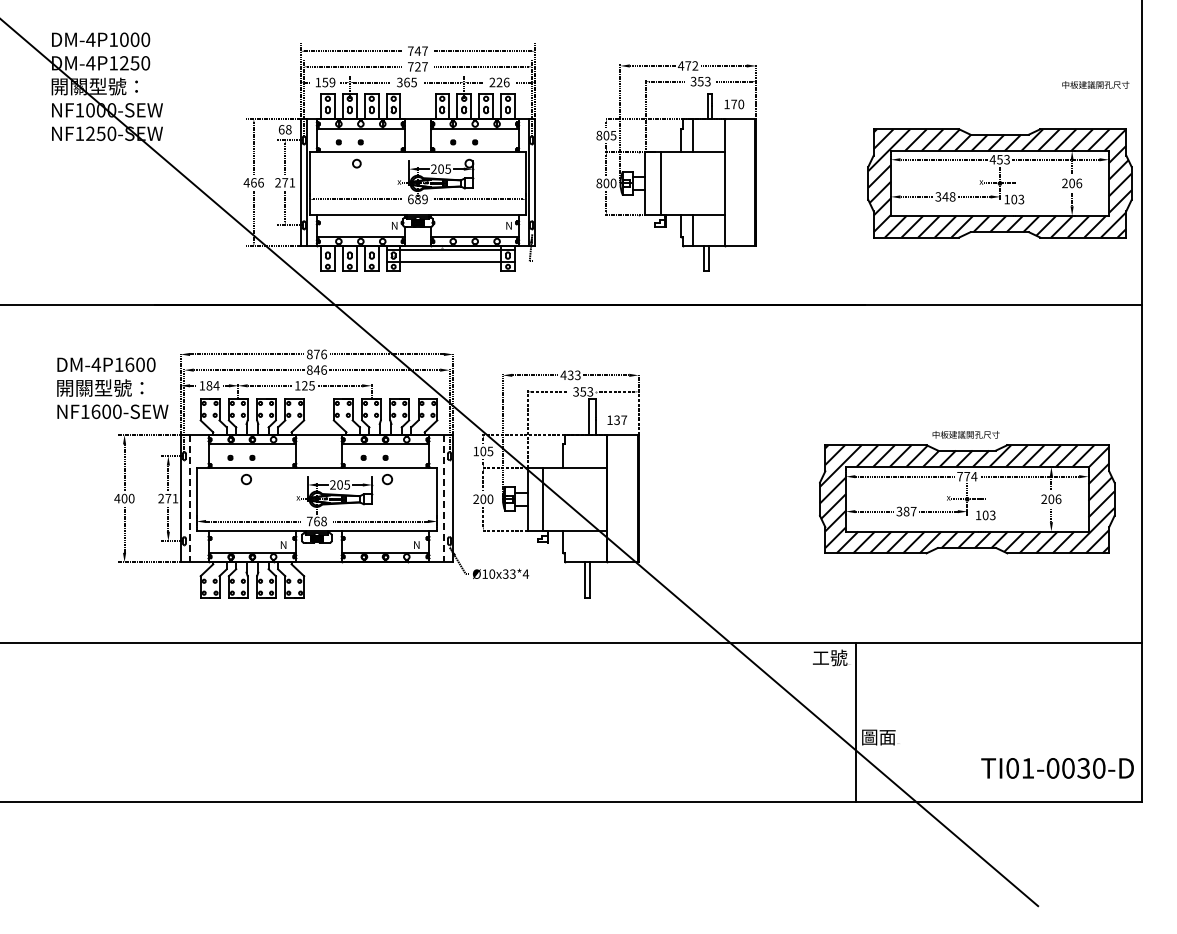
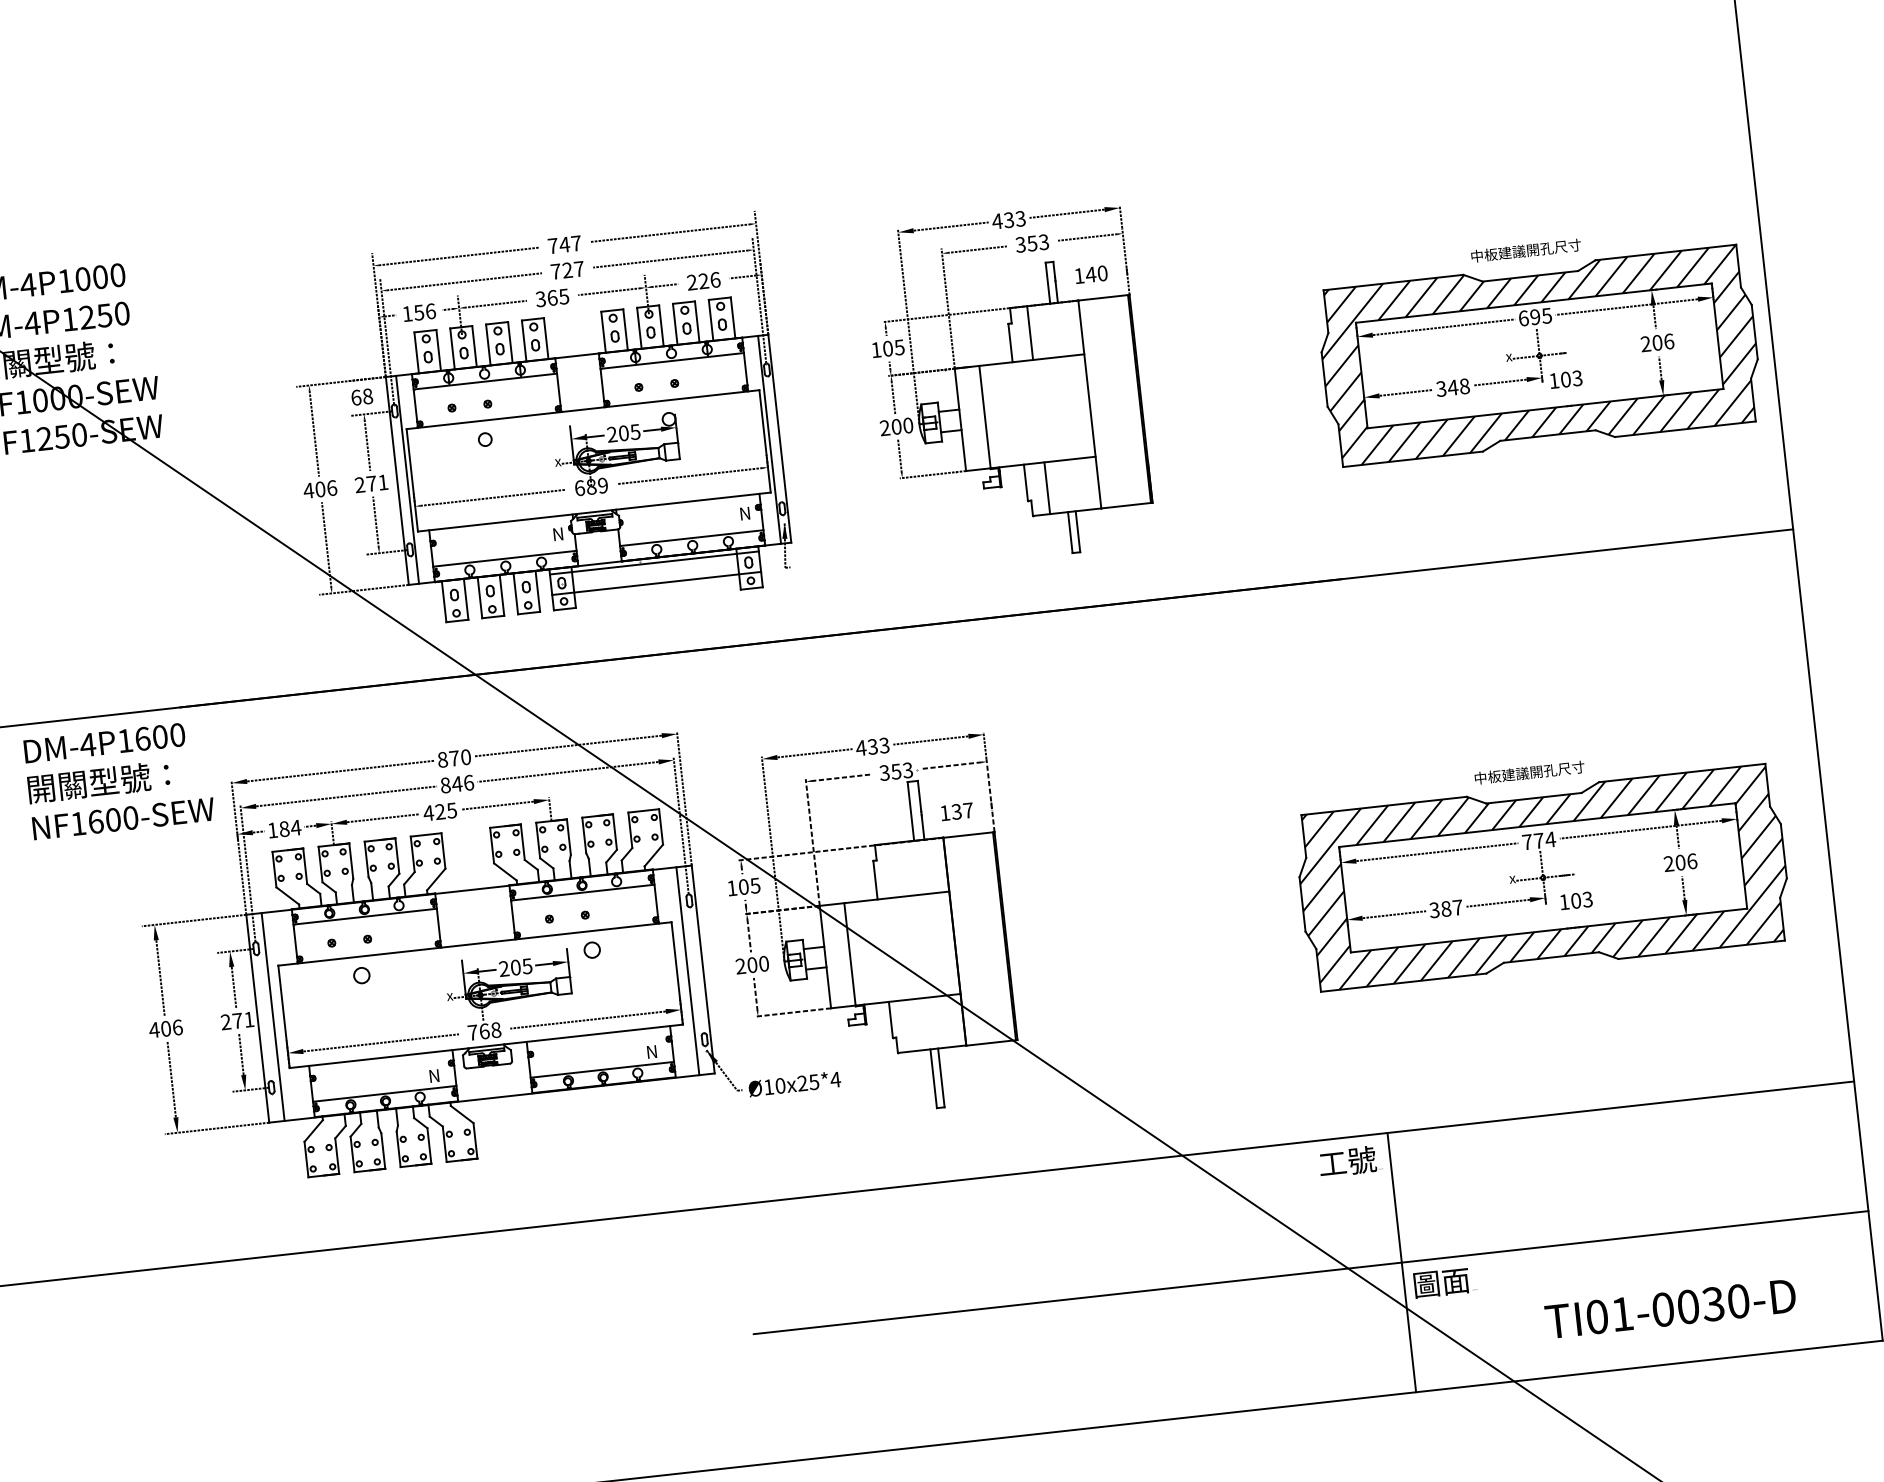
text: (691, 65) -> (1014, 218), 472 -> 433
text: (332, 82) -> (430, 311), 159 -> 156
text: (1095, 84) -> (1525, 250), moved
text: (734, 104) -> (1091, 274), 170 -> 140
text: (599, 135) -> (876, 349), 805 -> 105
text: (999, 159) -> (1534, 316), 453 -> 695
text: (253, 182) -> (319, 489), 466 -> 406
text: (599, 183) -> (885, 428), 800 -> 200
text: (323, 353) -> (464, 755), 876 -> 870
text: (297, 385) -> (428, 812), 125 -> 425
text: (112, 388) -> (118, 780), moved
text: (131, 497) -> (177, 1025), 400 -> 406
line: (190, 498) -> (273, 1016), dashed -> solid
line: (443, 498) -> (687, 971), dashed -> solid
text: (508, 573) -> (806, 1081), Ø10x33*4 -> Ø10x25*4
line: (800, 722) -> (1310, 1272), added
text: (1057, 768) -> (1670, 1309), moved

